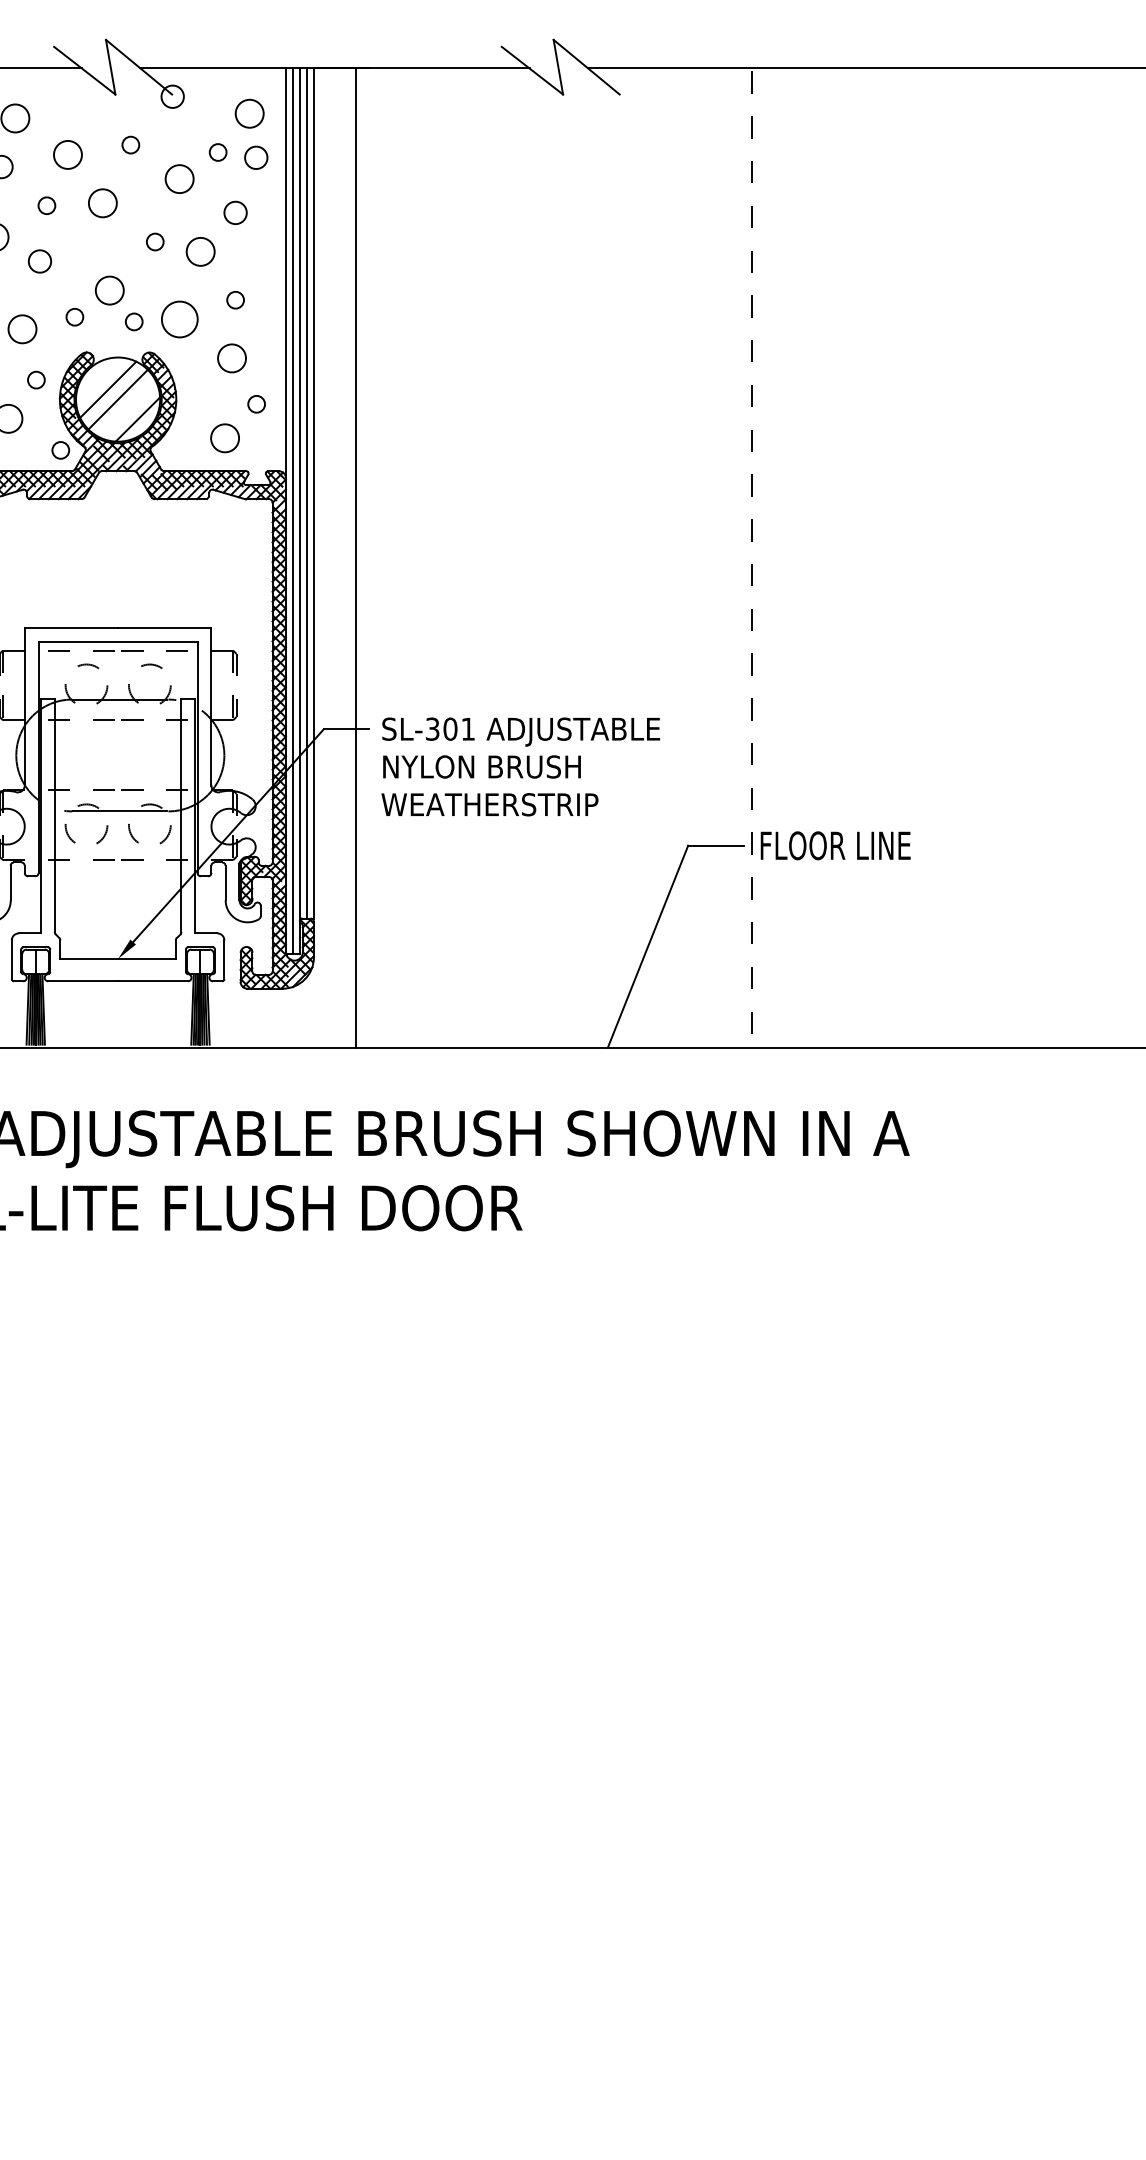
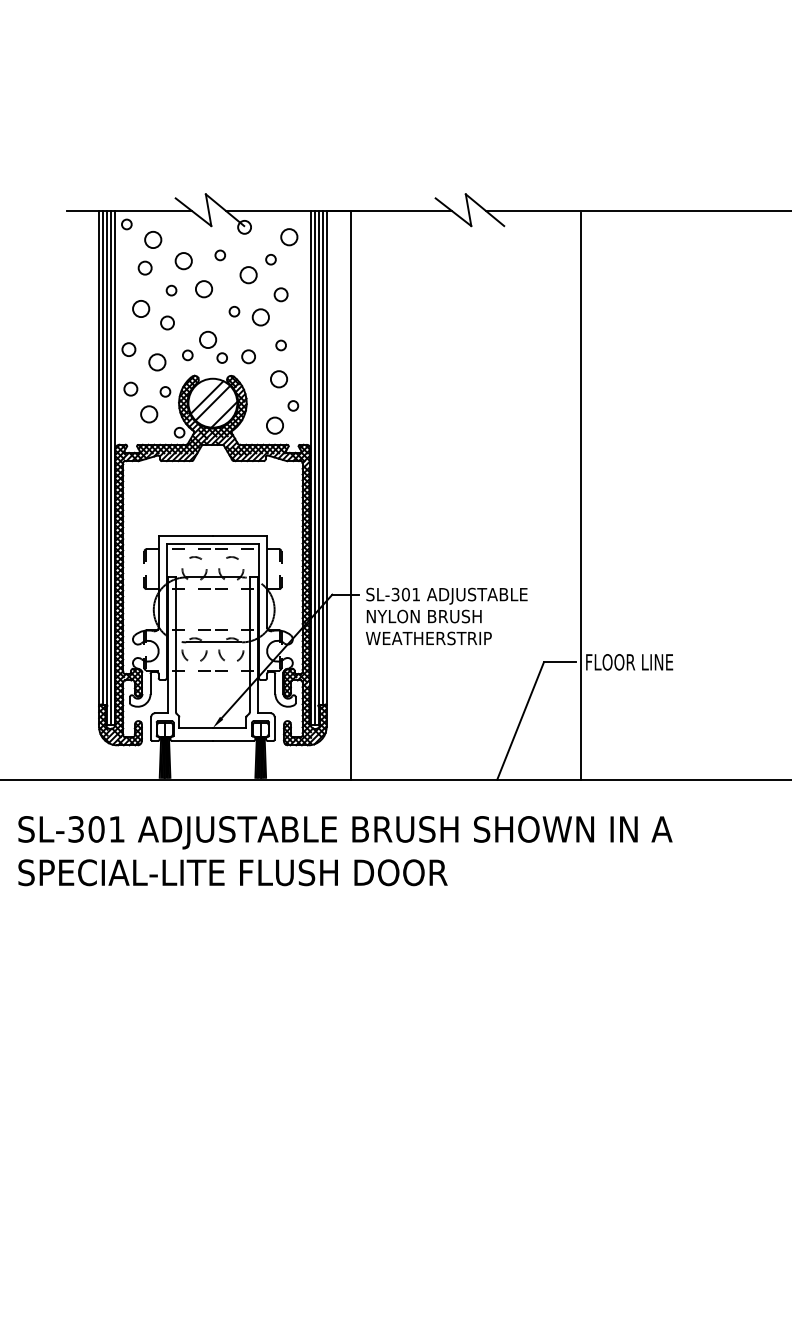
circle: (255, 157) -> (292, 262), removed
circle: (179, 319) -> (248, 356), size x0.62
line: (751, 560) -> (580, 496), dashed -> solid

